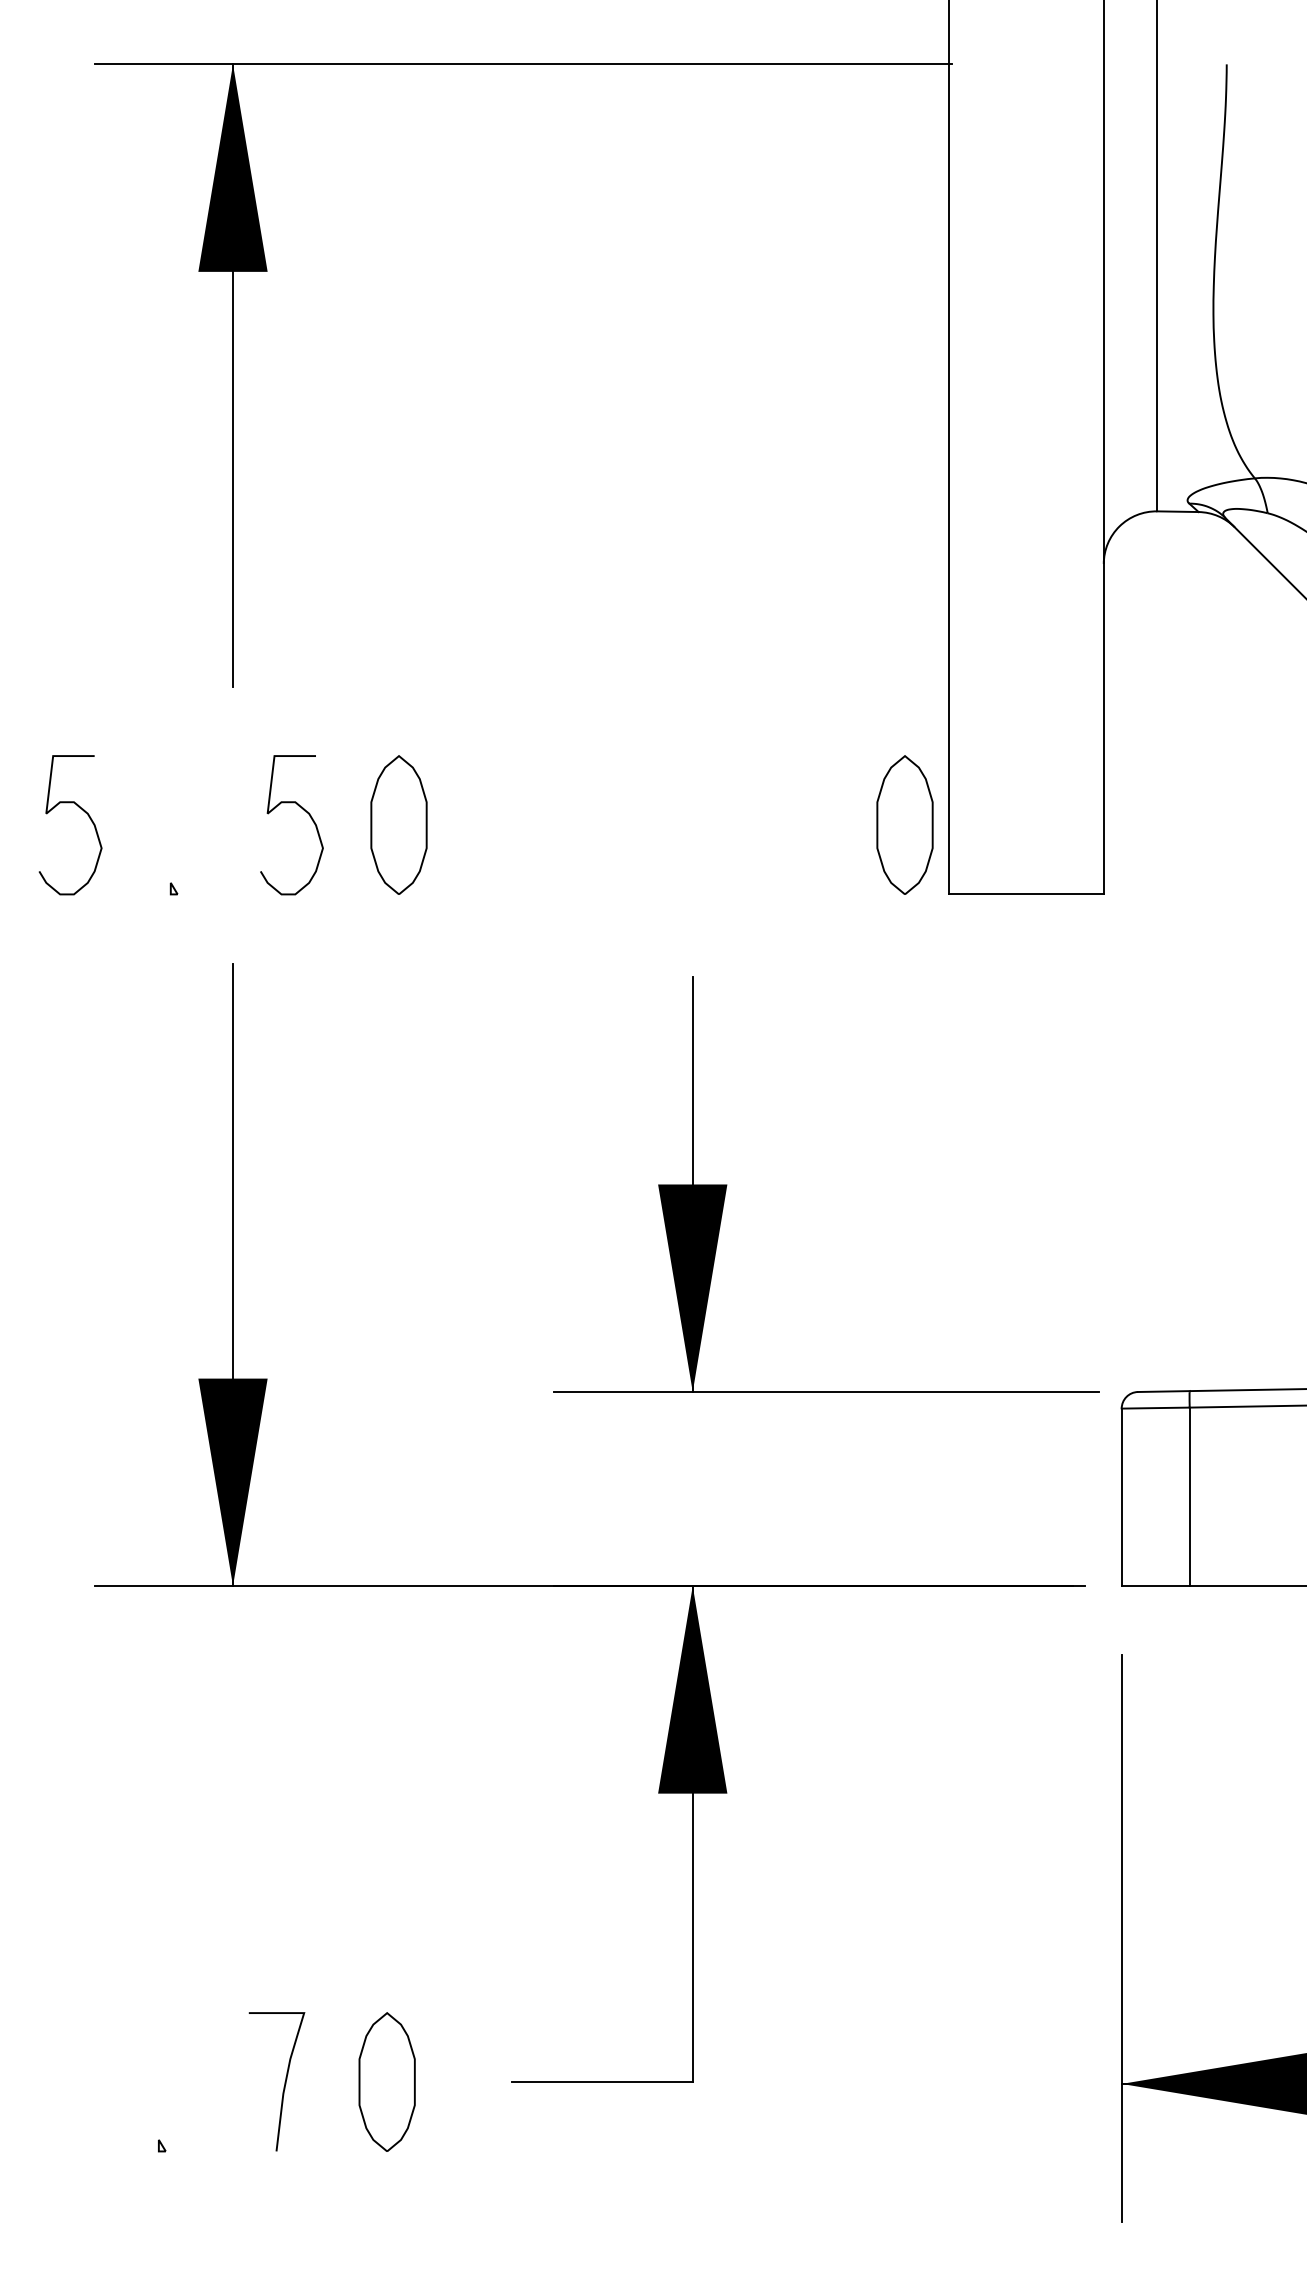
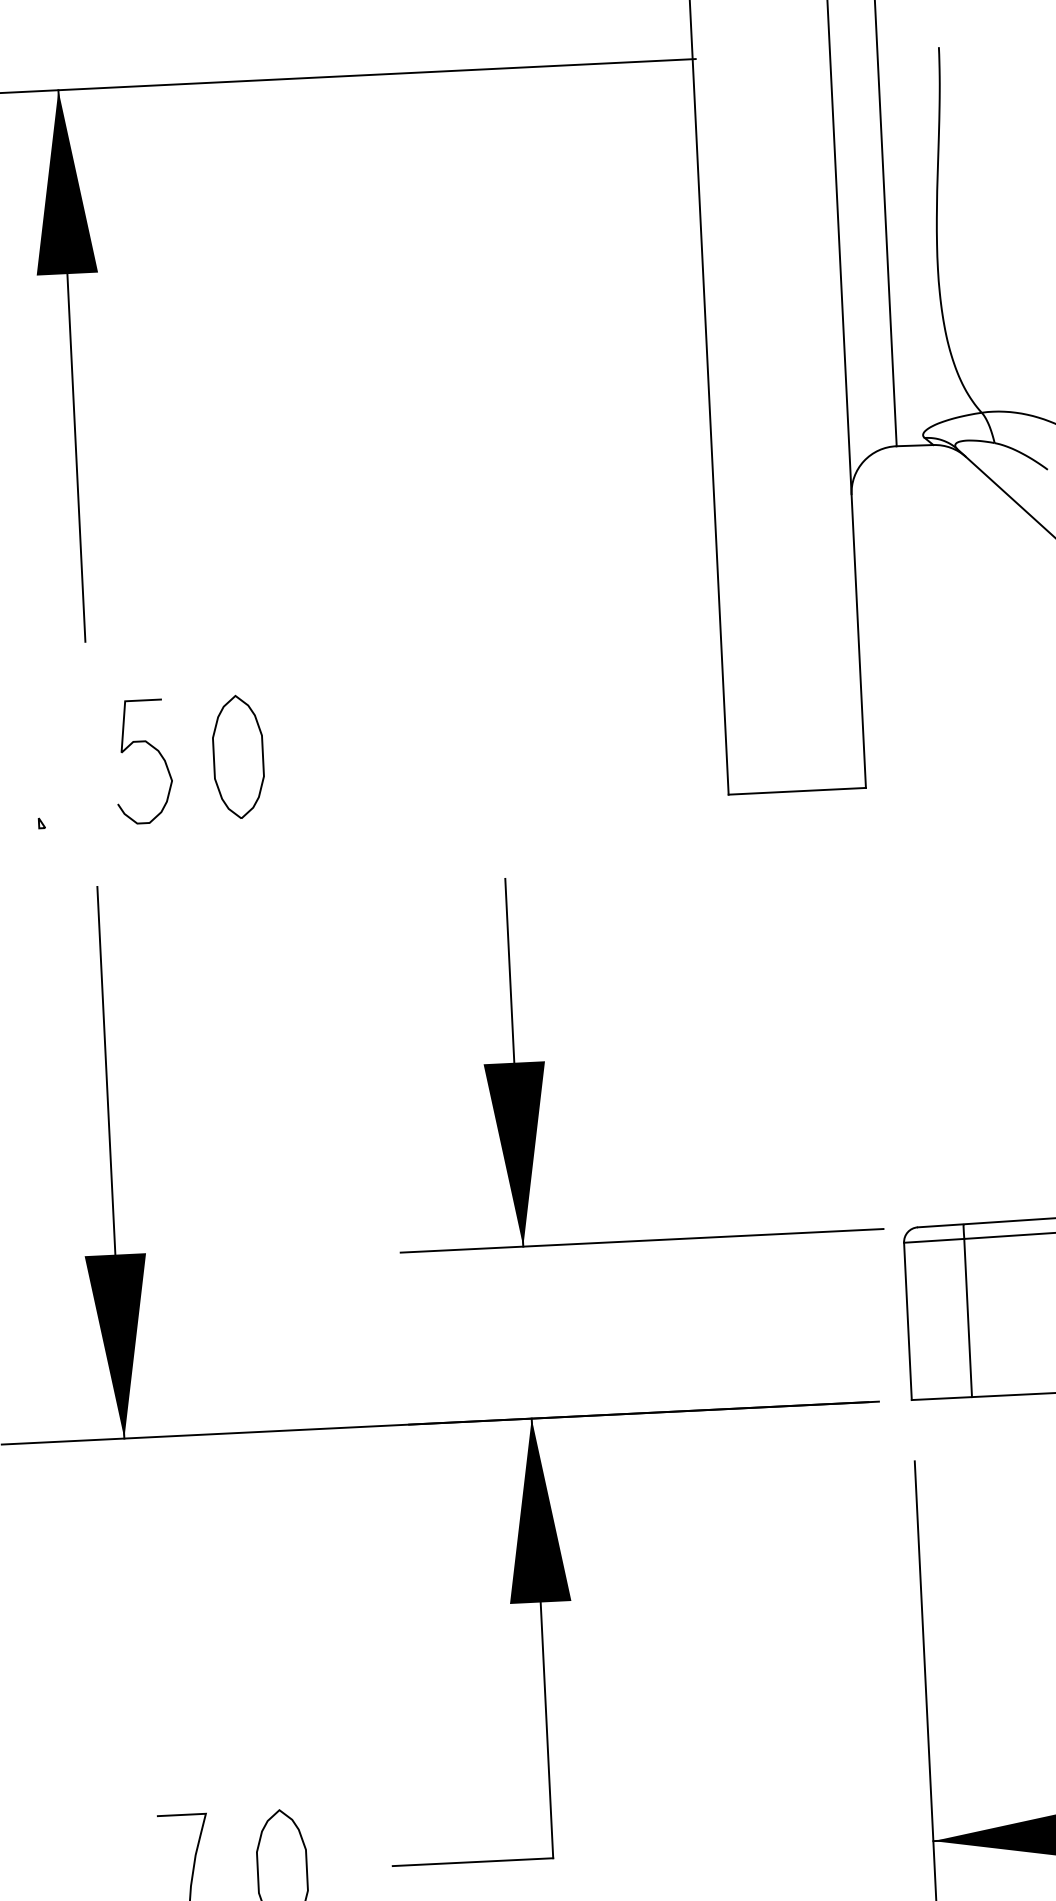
part: (904, 824) -> (686, 734), removed

